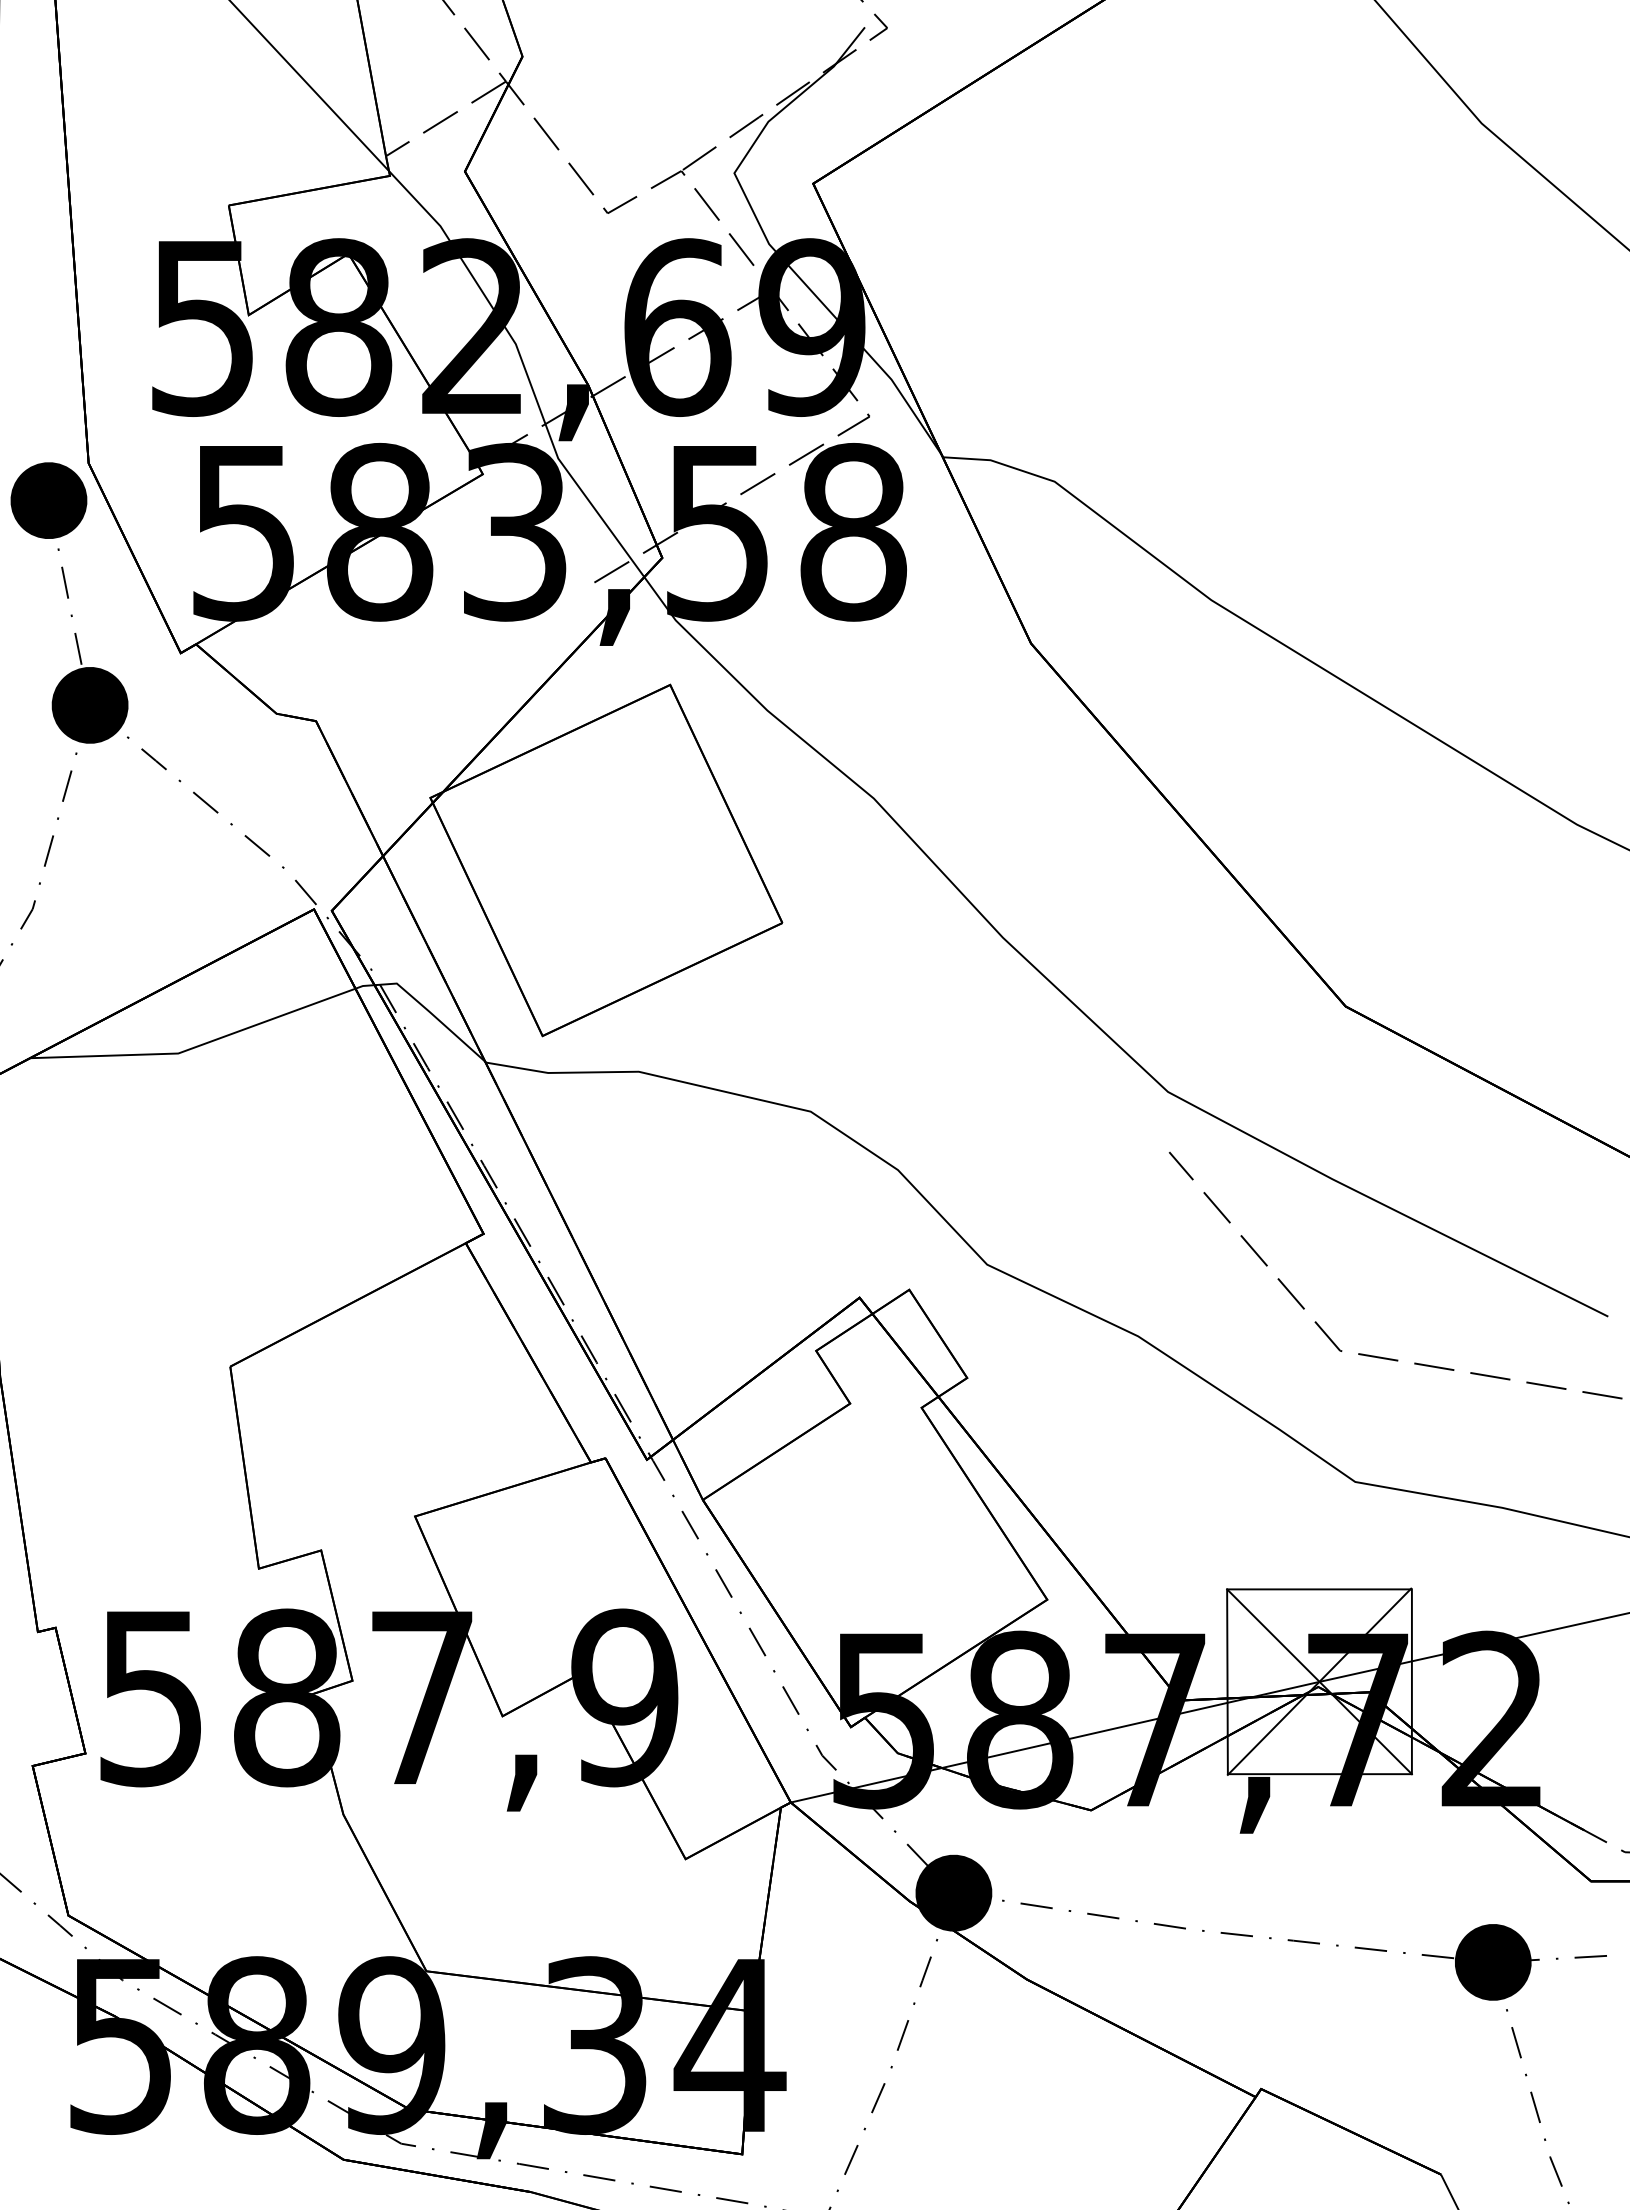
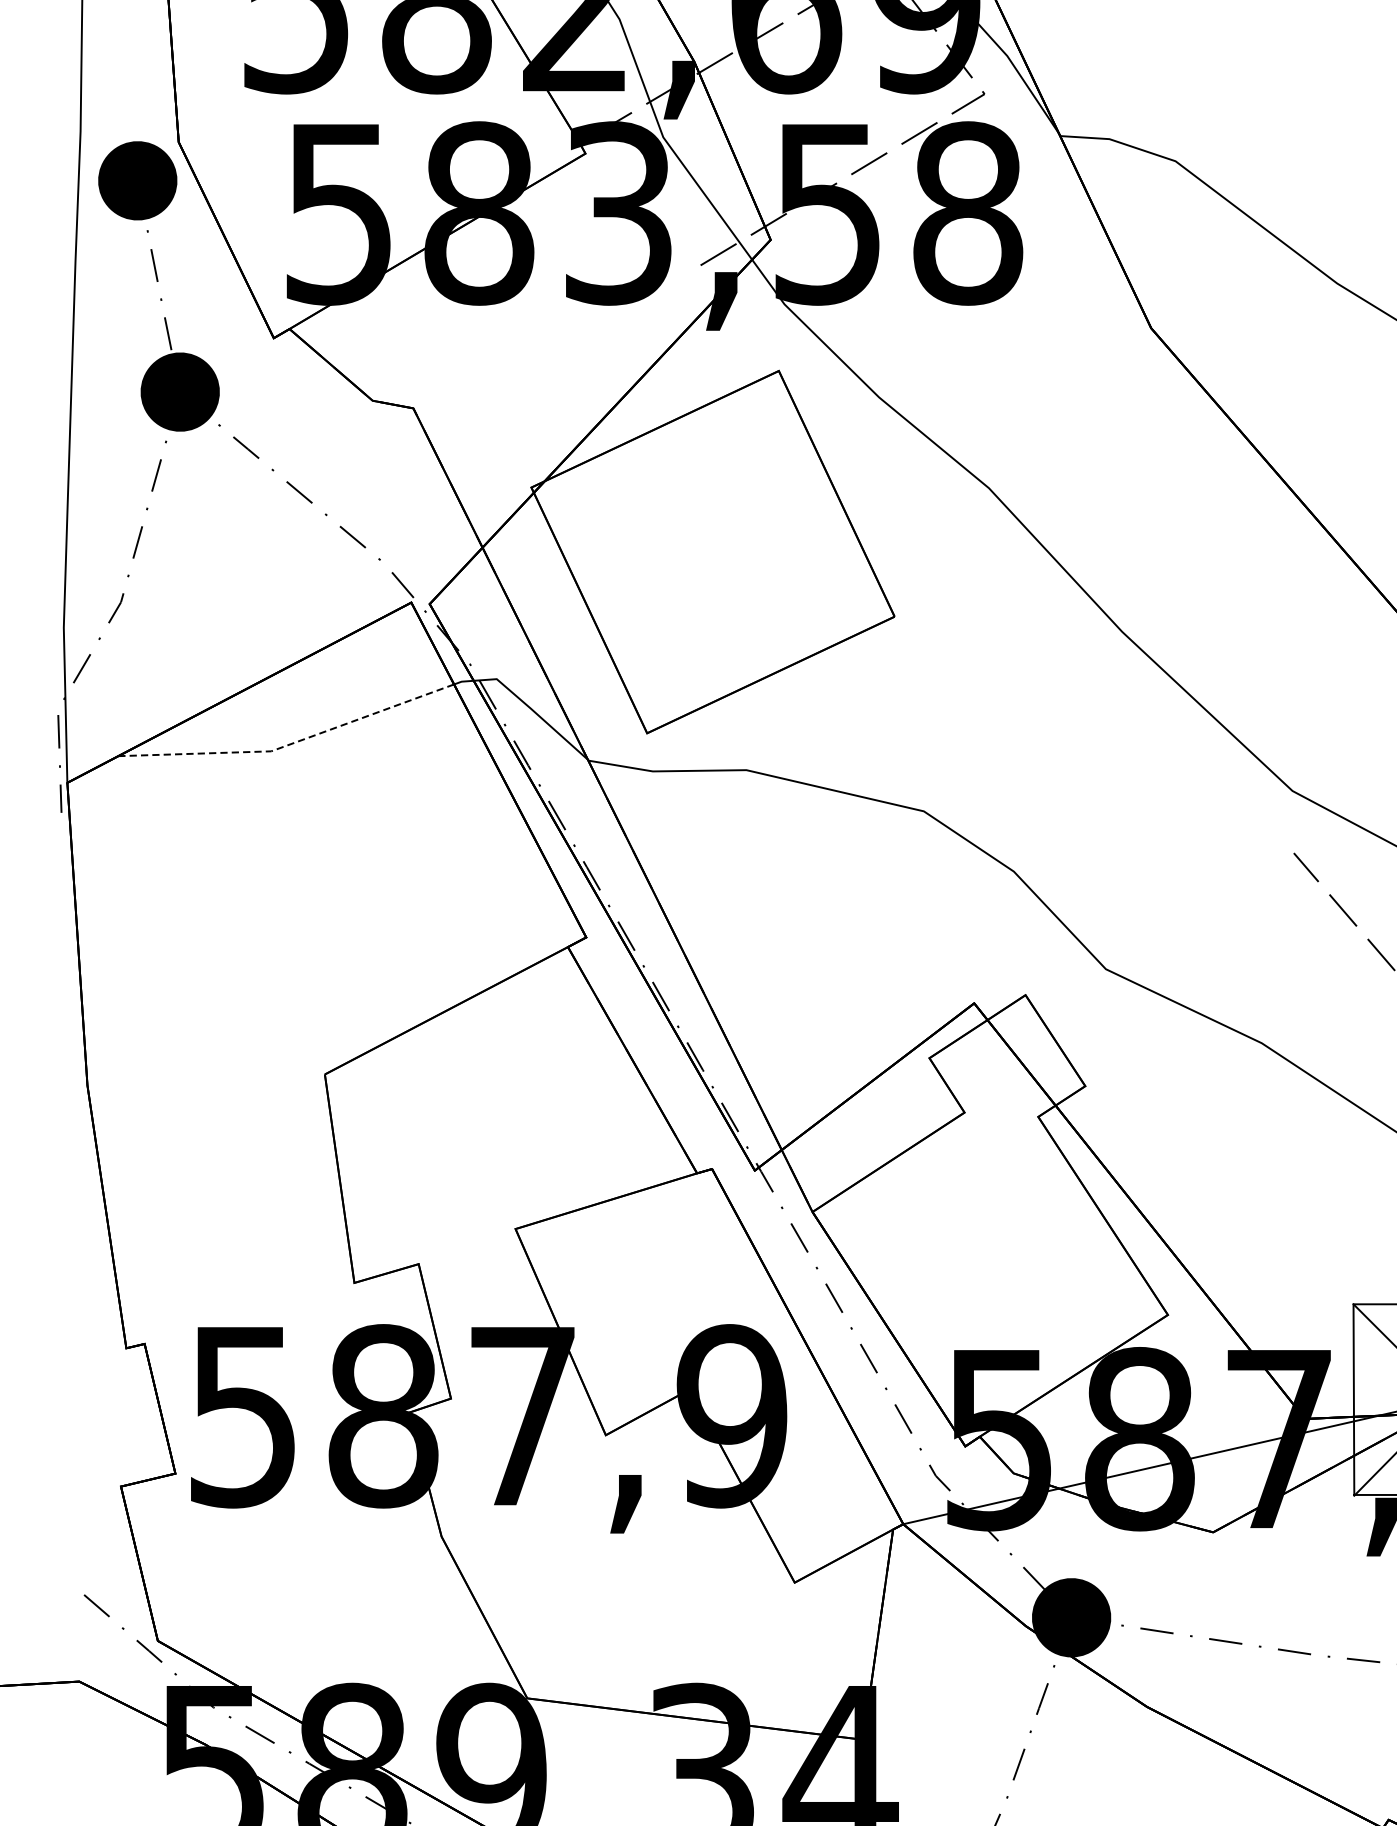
line: (196, 1047) -> (290, 745), solid -> dashed

